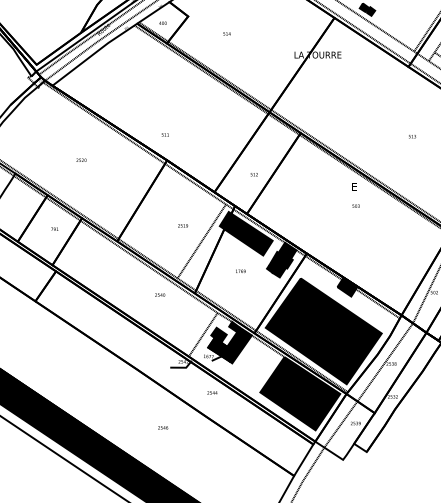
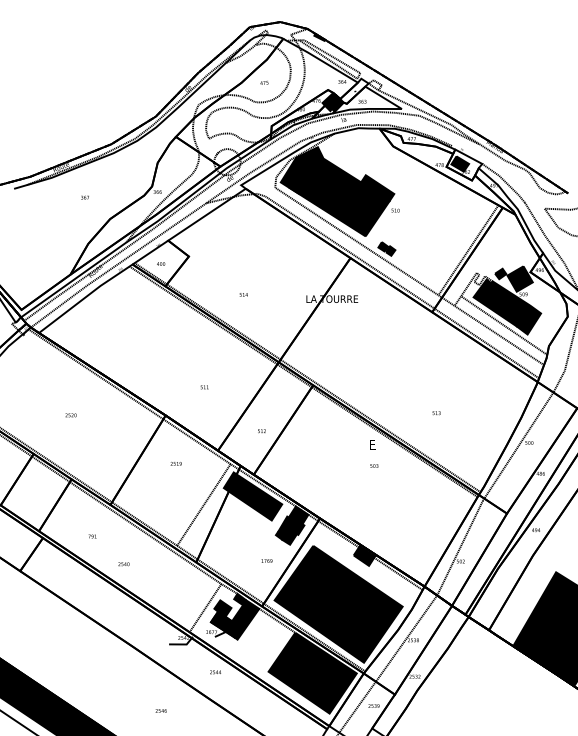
text: (226, 33) -> (243, 294), moved
text: (165, 135) -> (204, 387), moved
text: (412, 136) -> (436, 413), moved
text: (182, 225) -> (175, 463), moved
text: (54, 229) -> (92, 536), moved
text: (240, 270) -> (266, 560), moved
text: (159, 295) -> (123, 564), moved

